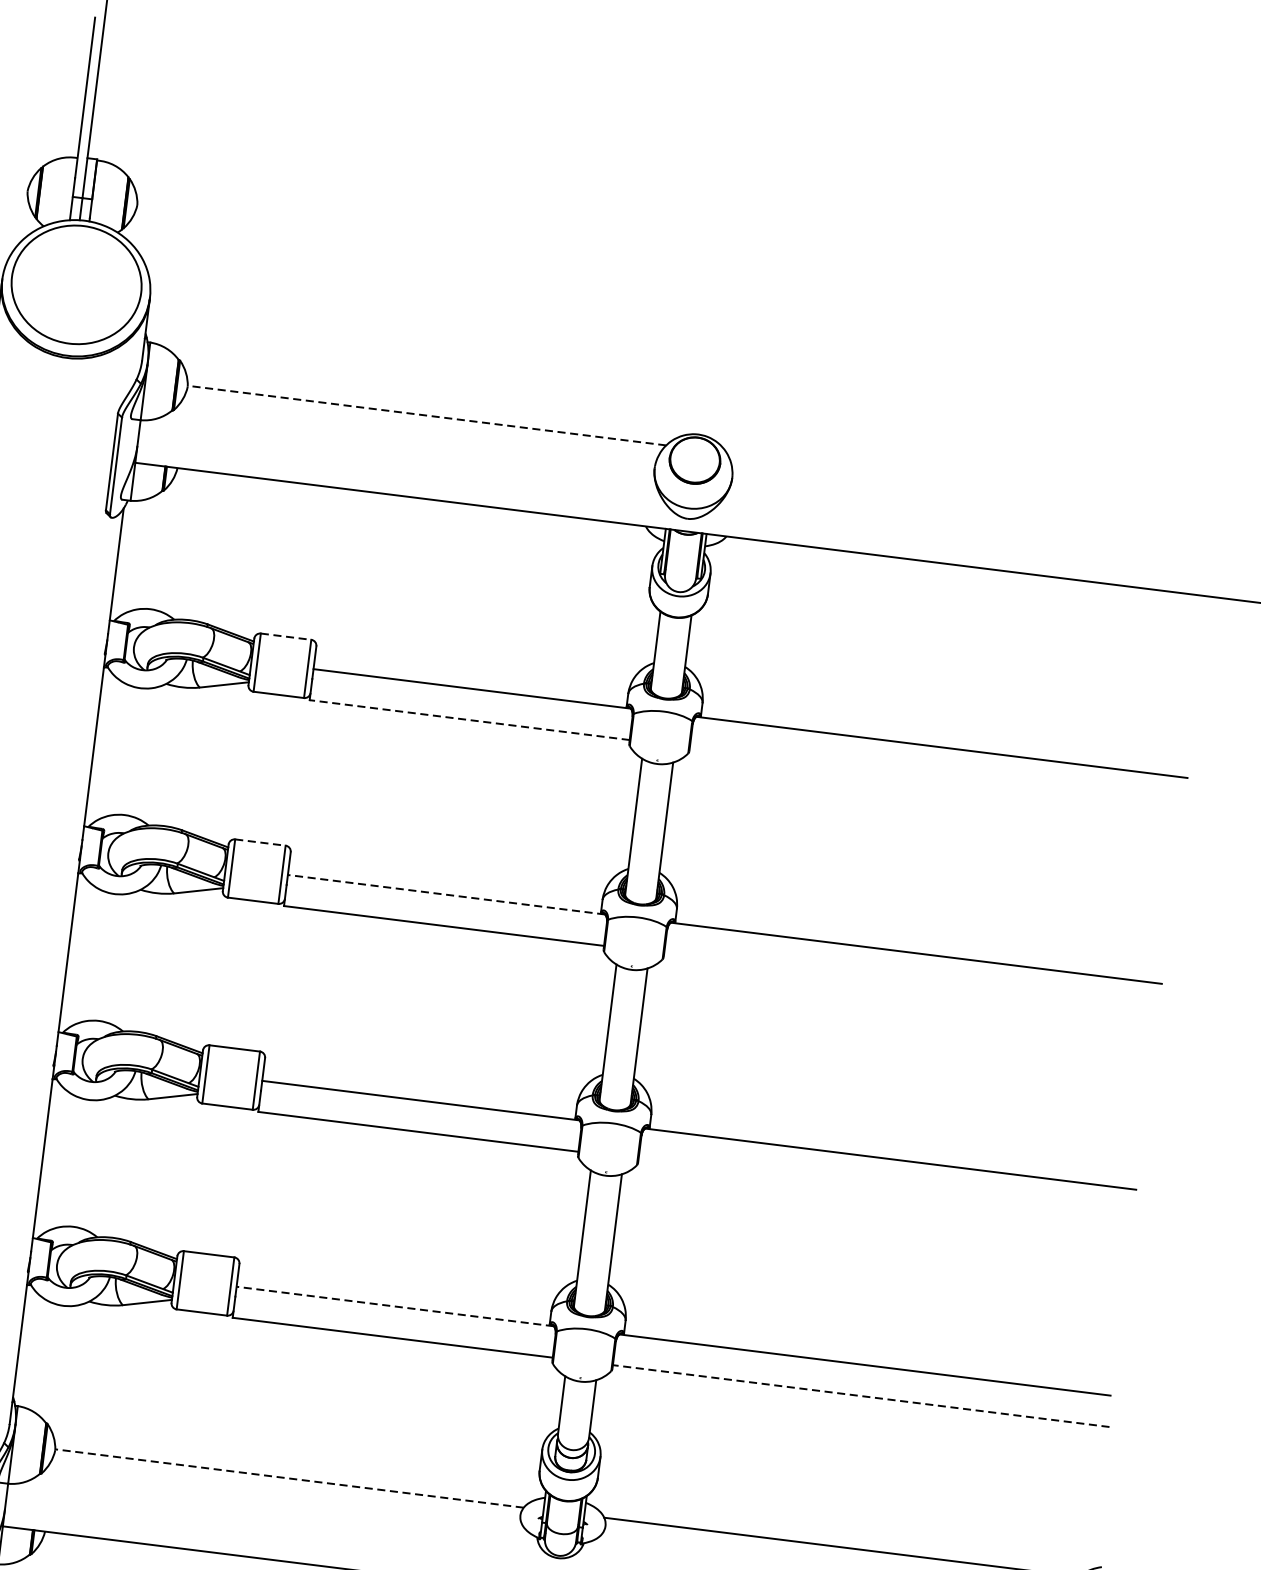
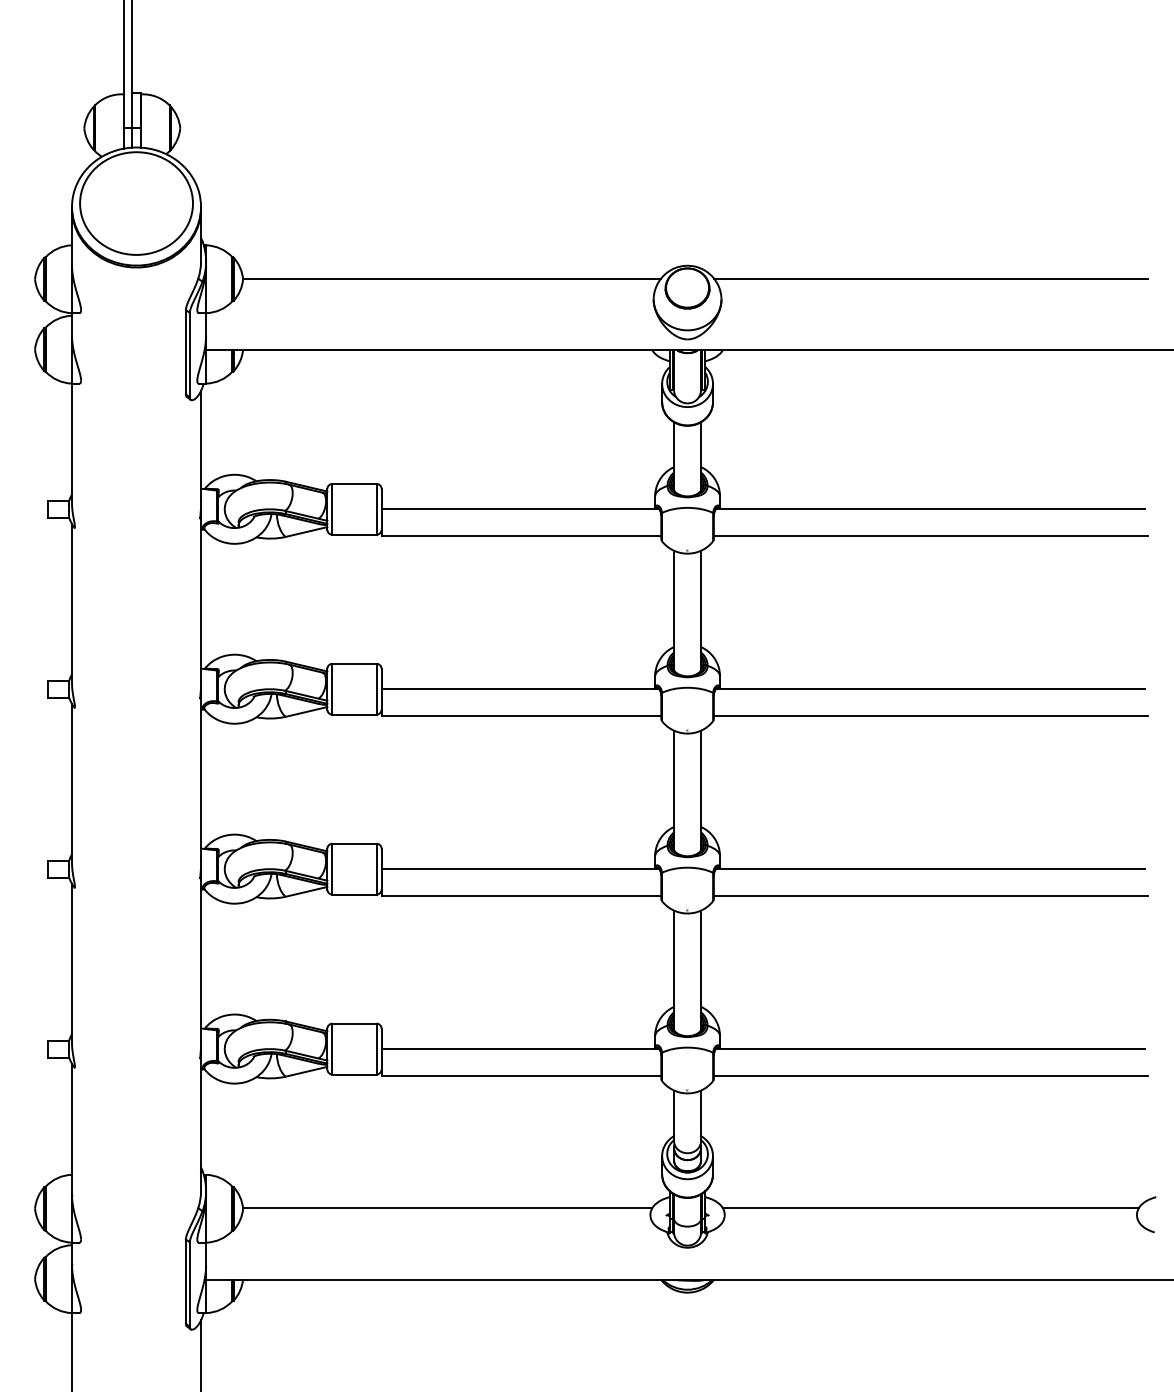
line: (426, 415) -> (451, 278), dashed -> solid
line: (974, 483) -> (930, 278), added
line: (286, 636) -> (354, 483), dashed -> solid
line: (469, 720) -> (521, 536), dashed -> solid
line: (937, 778) -> (930, 536), added
line: (260, 842) -> (354, 663), dashed -> solid
line: (446, 894) -> (520, 688), dashed -> solid
line: (912, 983) -> (930, 715), added
line: (886, 1189) -> (930, 895), added
line: (395, 1306) -> (520, 1048), dashed -> solid
line: (860, 1395) -> (930, 1075), dashed -> solid
line: (289, 1477) -> (447, 1207), dashed -> solid

